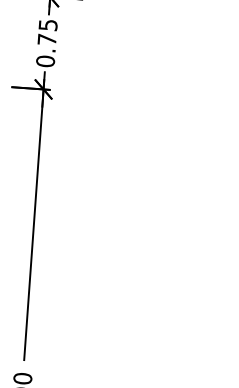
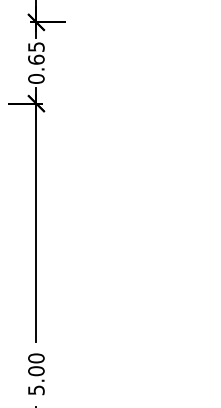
text: (47, 39) -> (36, 59), 0.75 -> 0.65

